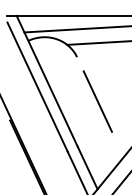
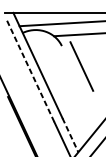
line: (37, 86) -> (30, 69), solid -> dashed
line: (97, 101) -> (81, 66), moved
line: (87, 168) -> (70, 135), solid -> dashed

